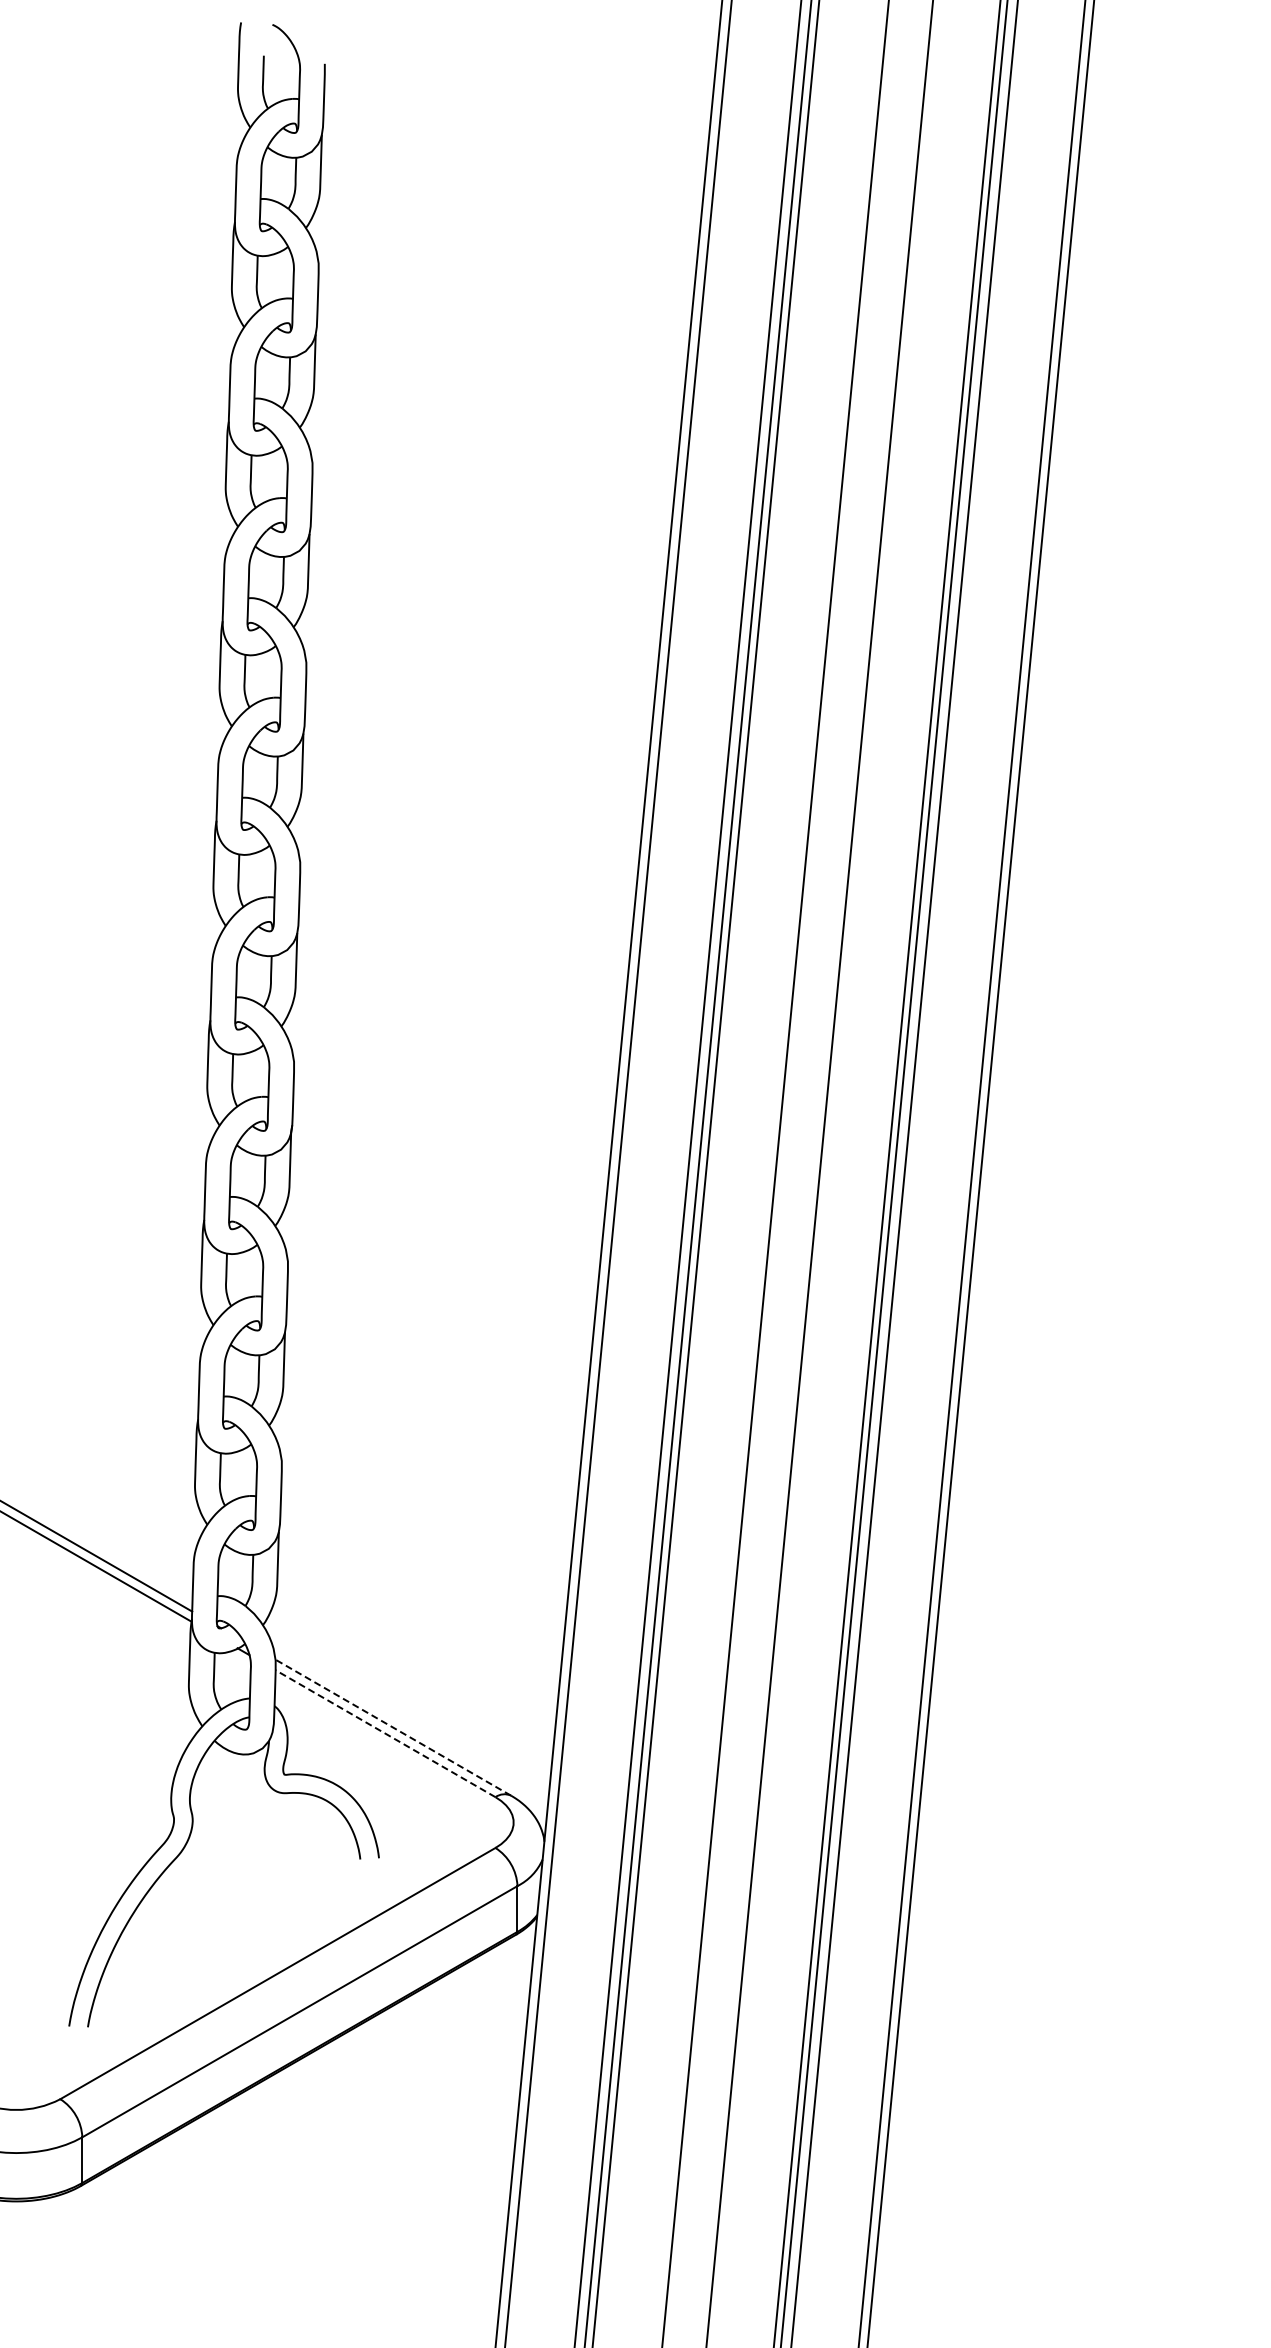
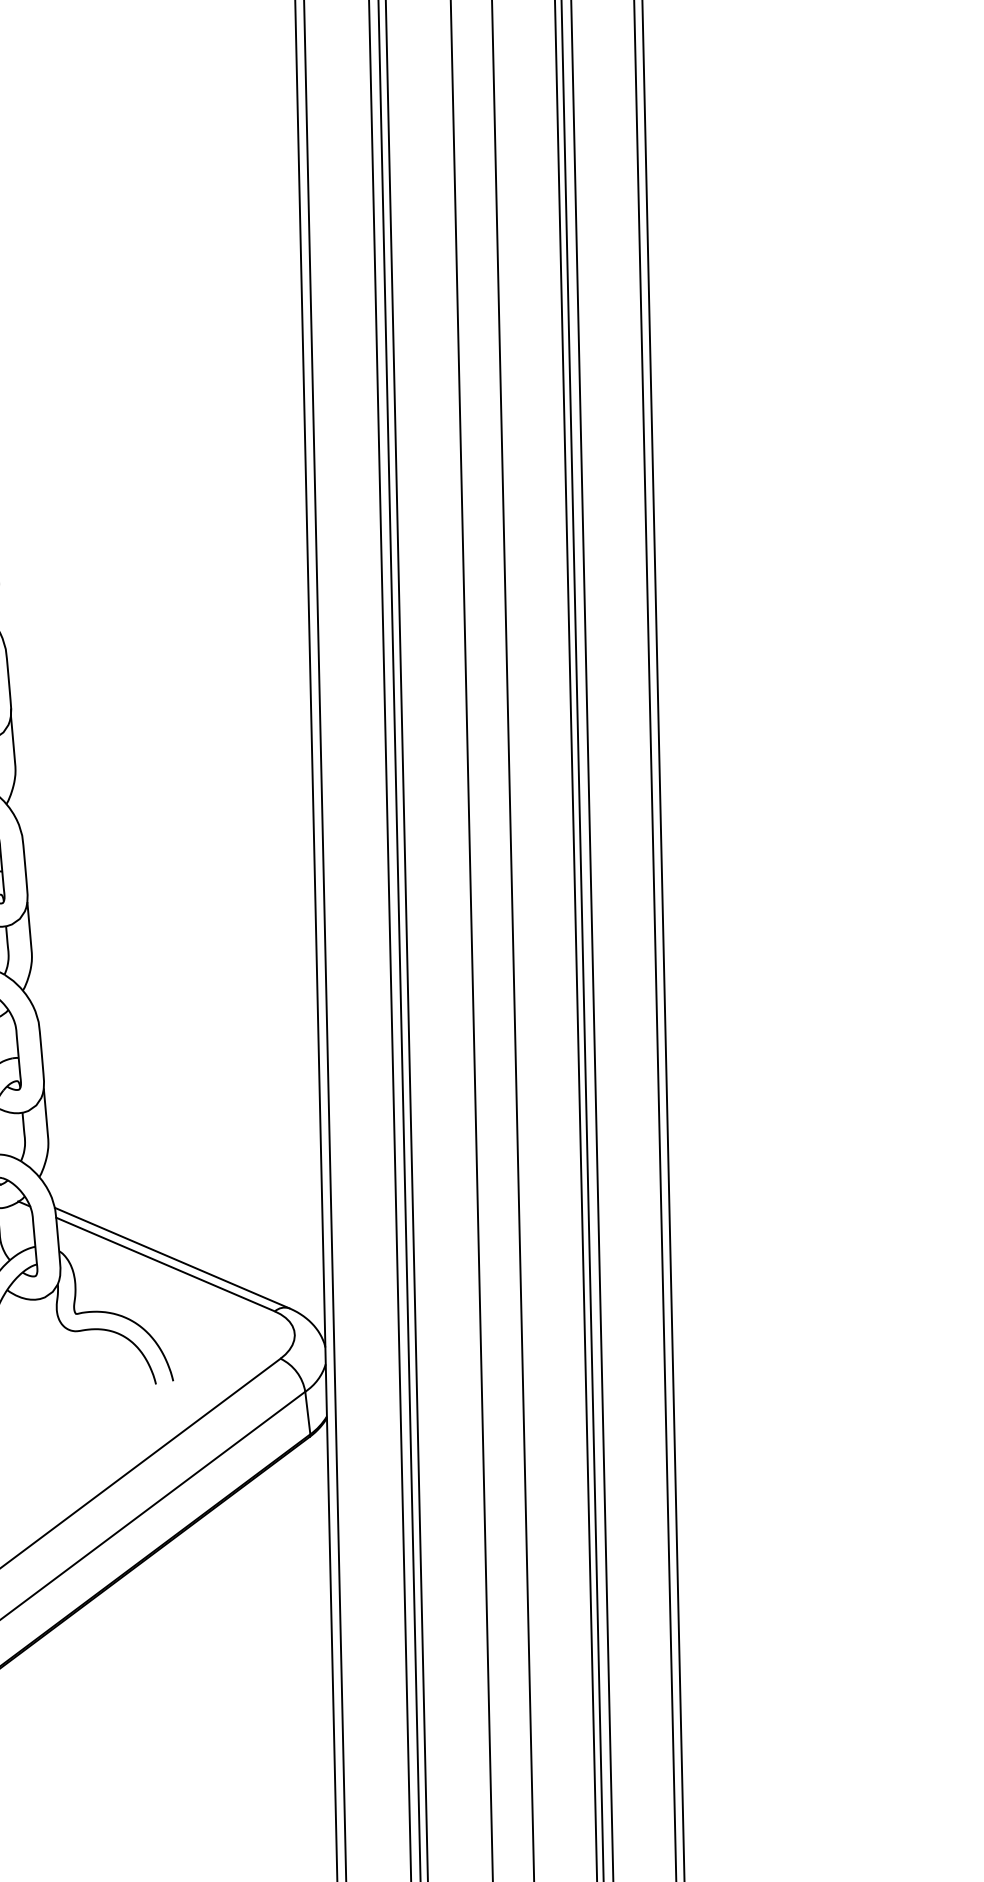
line: (393, 1727) -> (172, 1257), dashed -> solid
line: (385, 1733) -> (165, 1264), dashed -> solid

